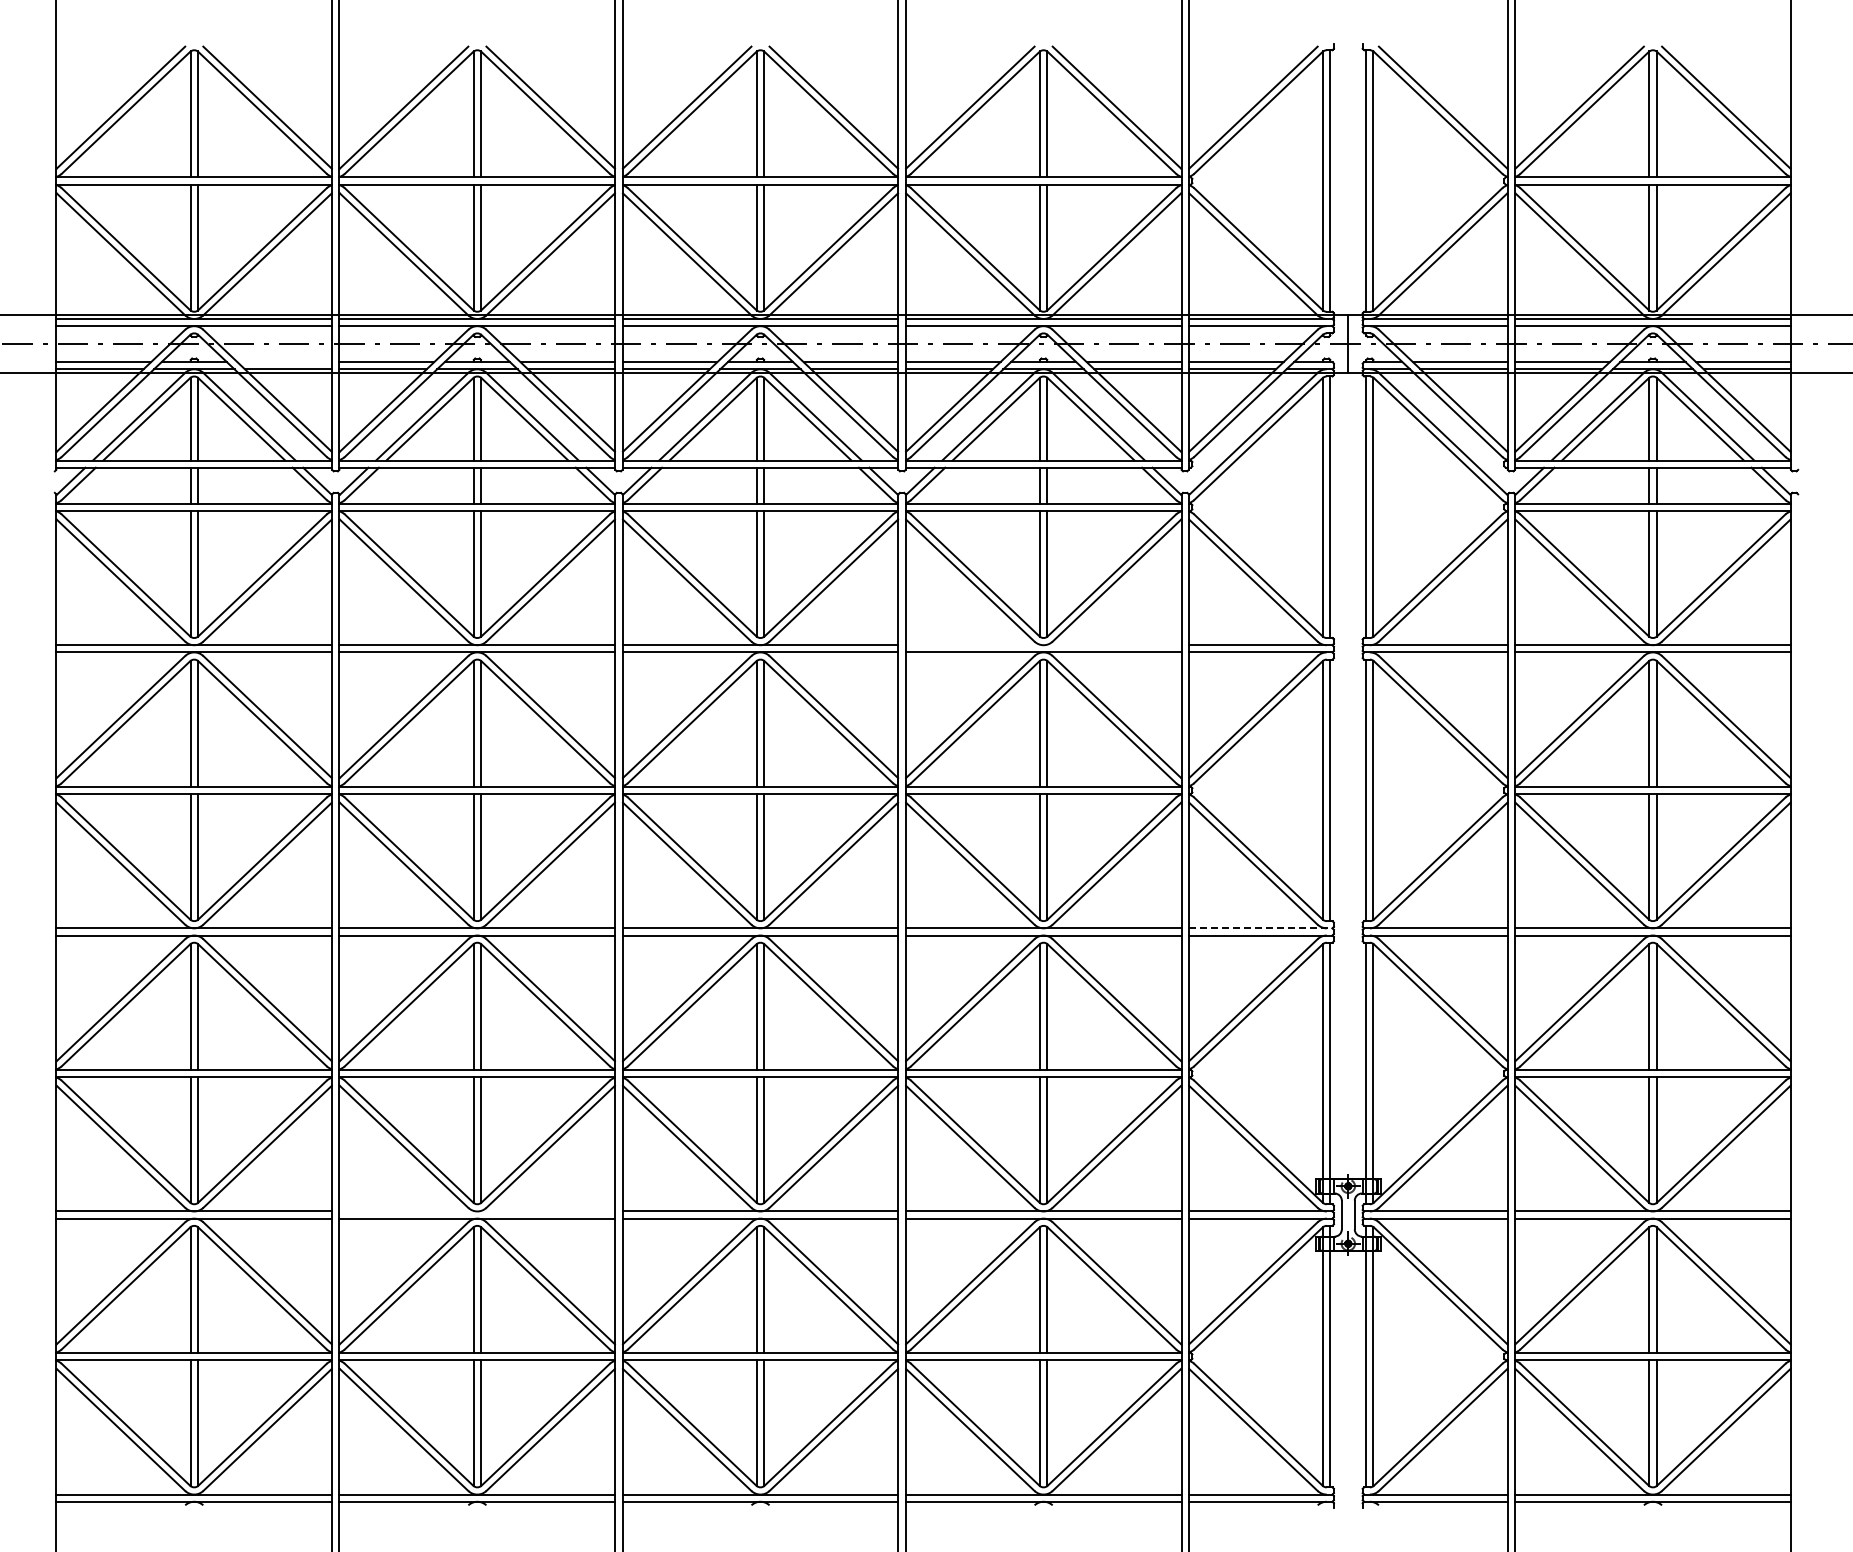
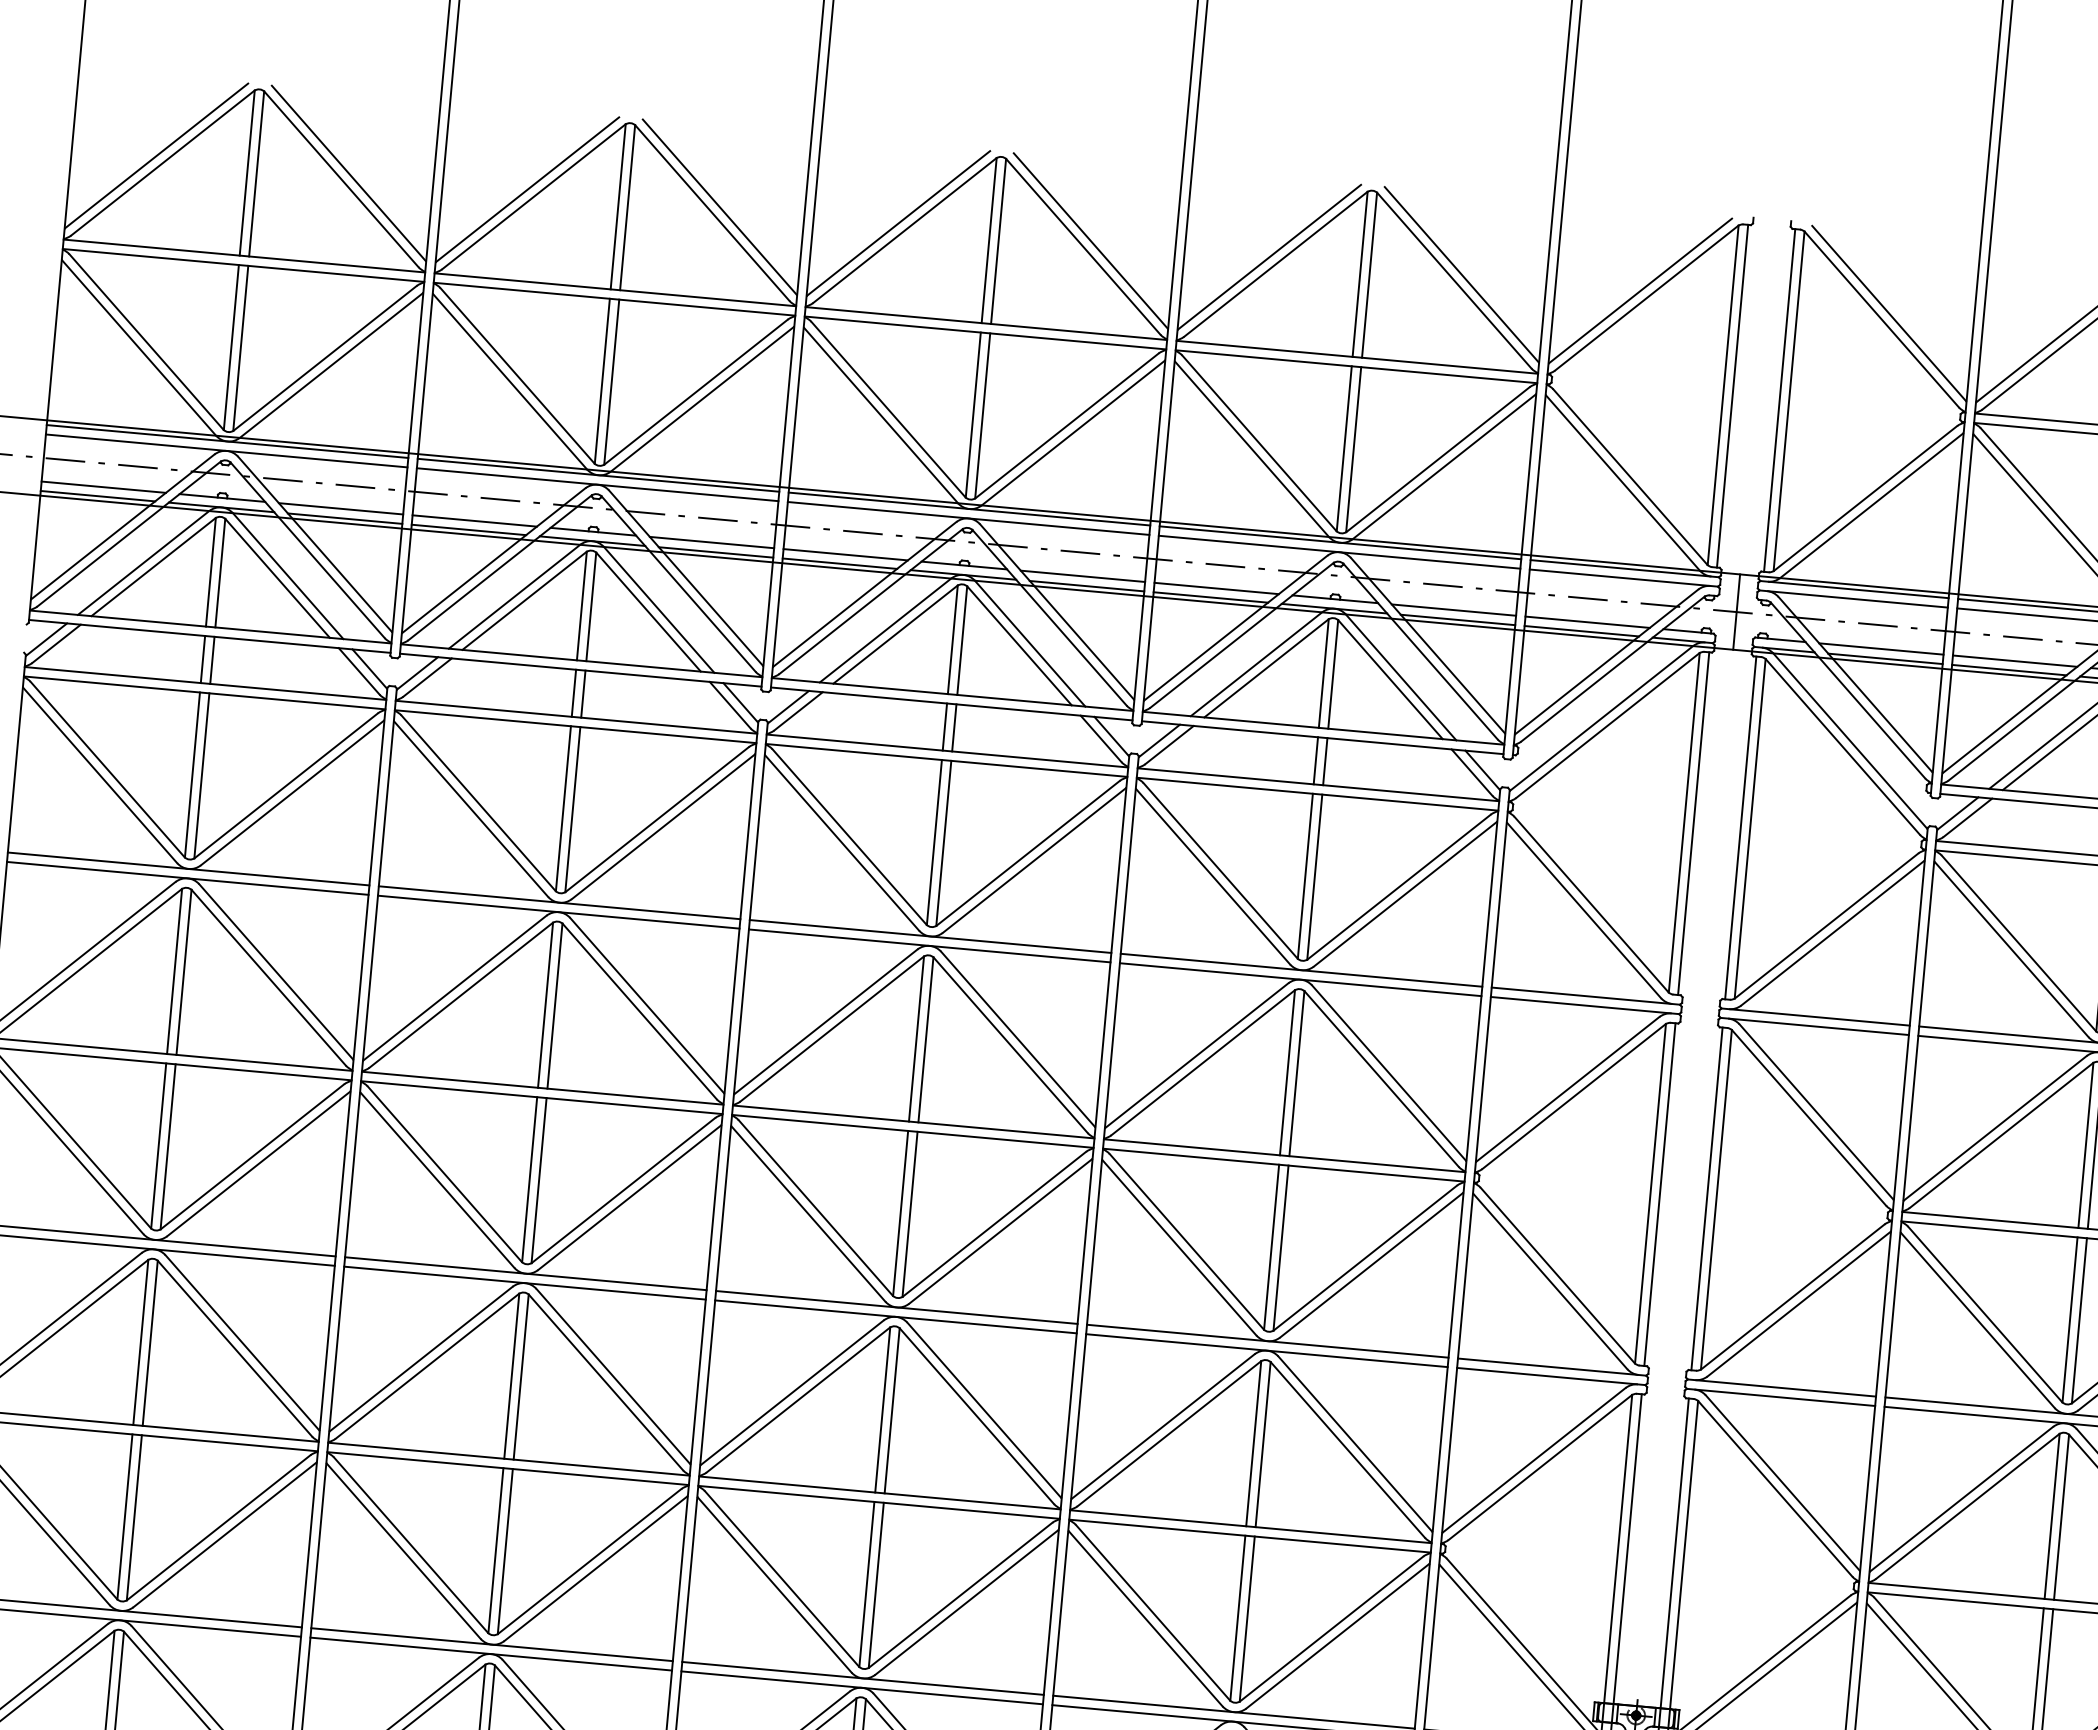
line: (284, 362) -> (340, 509), added
line: (1043, 645) -> (1301, 970), added
line: (1260, 928) -> (1551, 1367), dashed -> solid
line: (477, 1211) -> (492, 1644), added

